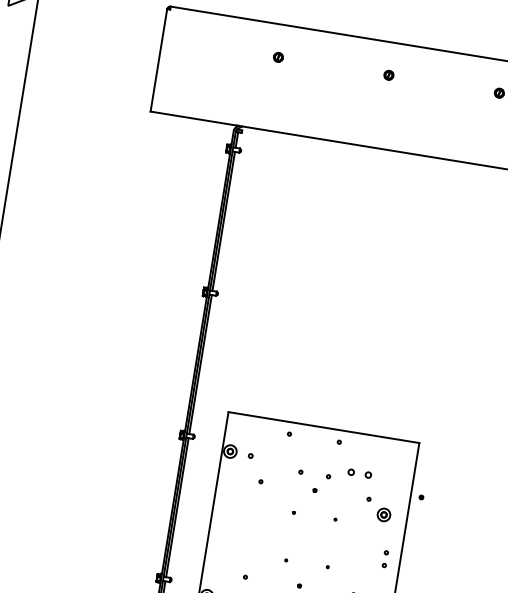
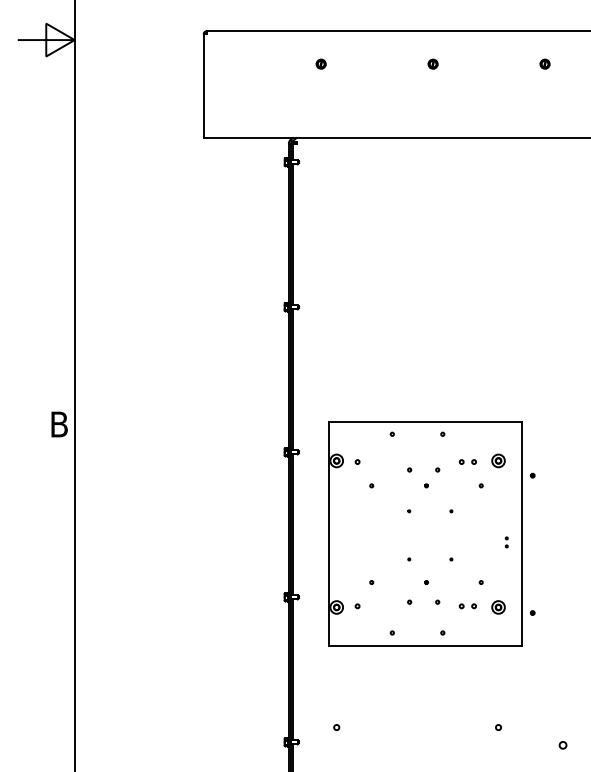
part: (359, 473) -> (467, 461), size x0.71
part: (384, 514) -> (498, 460), moved
part: (384, 559) -> (506, 542), size x0.62

